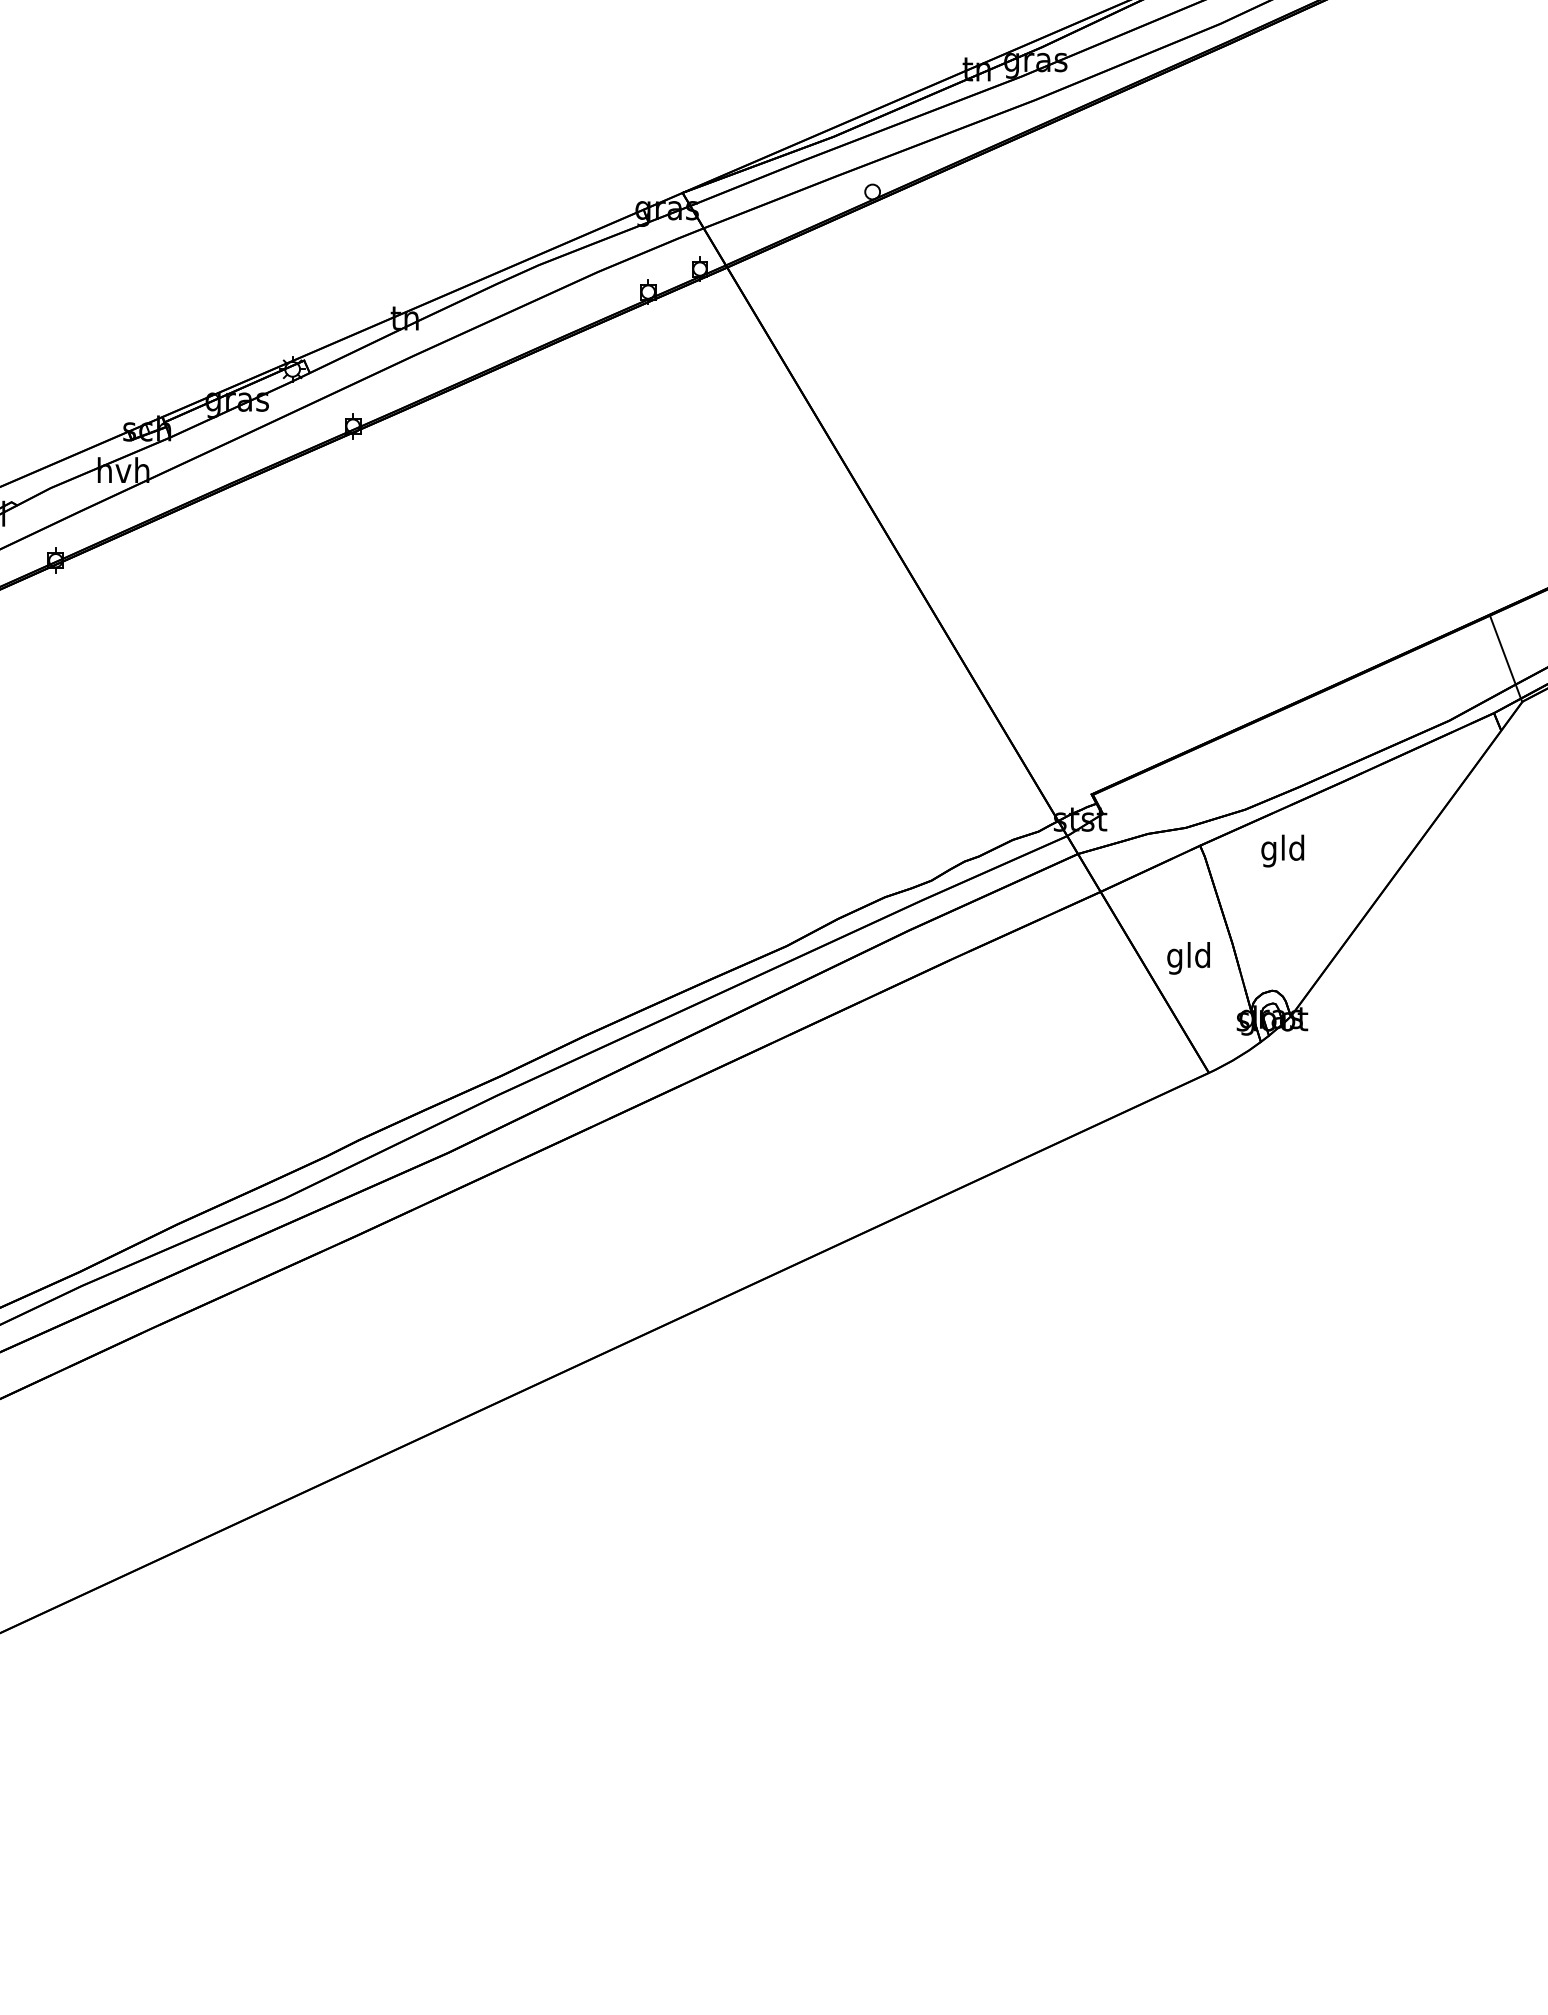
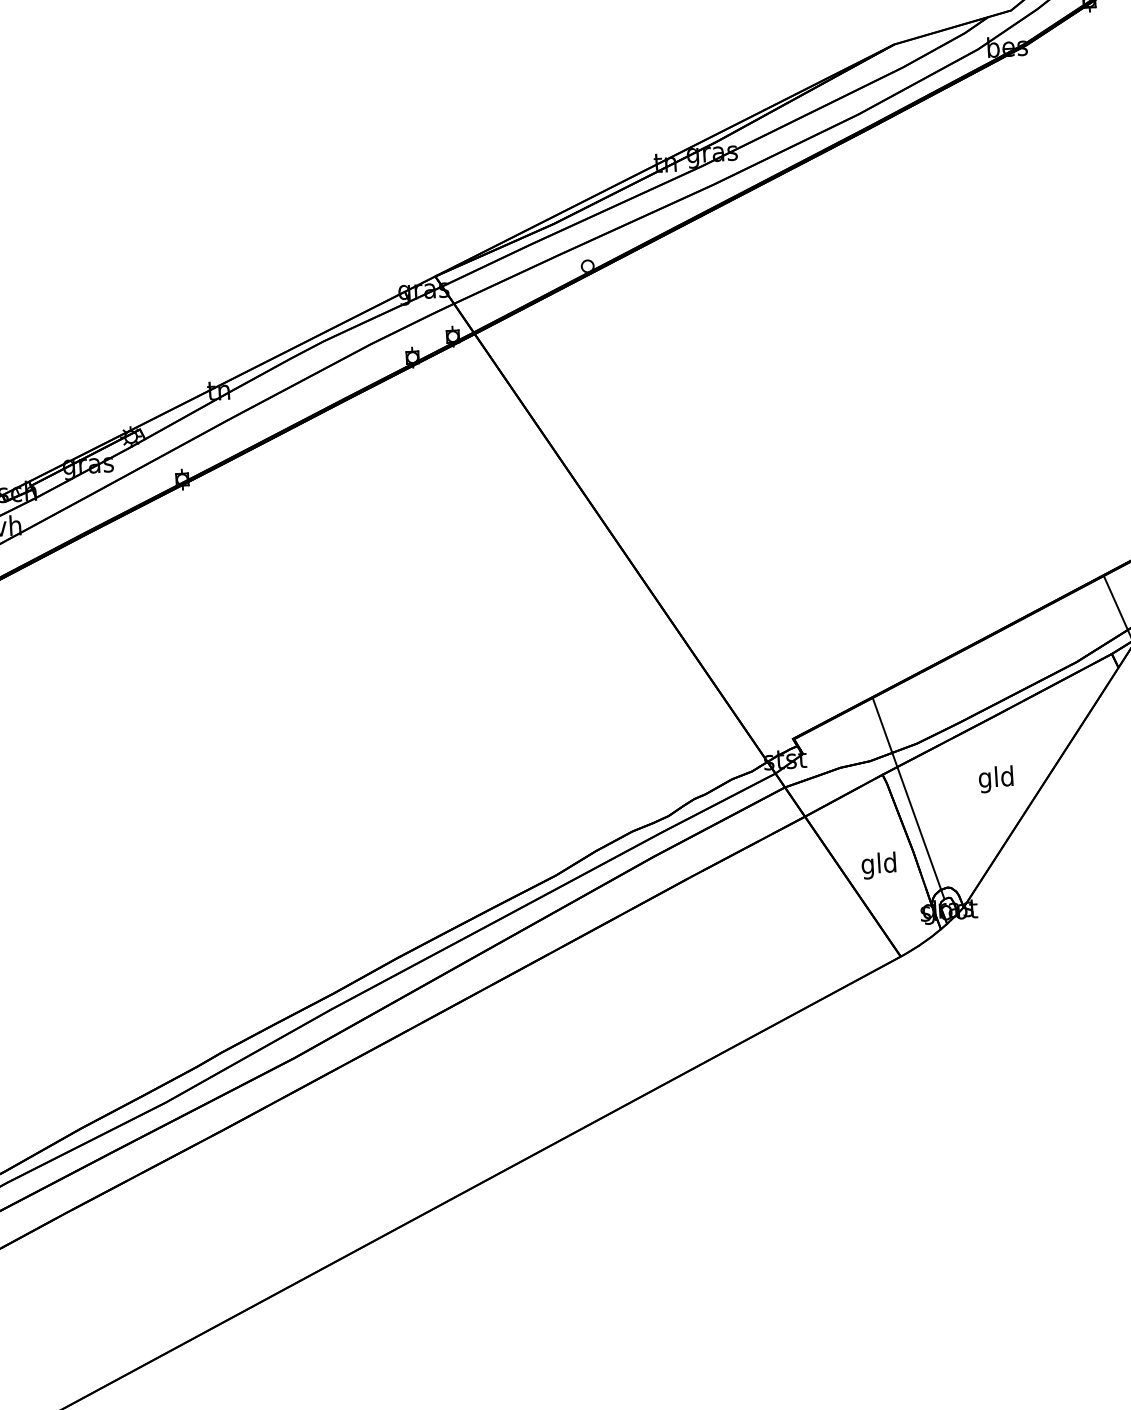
text: (1282, 850) -> (995, 778), moved
line: (1230, 876) -> (908, 797), added

